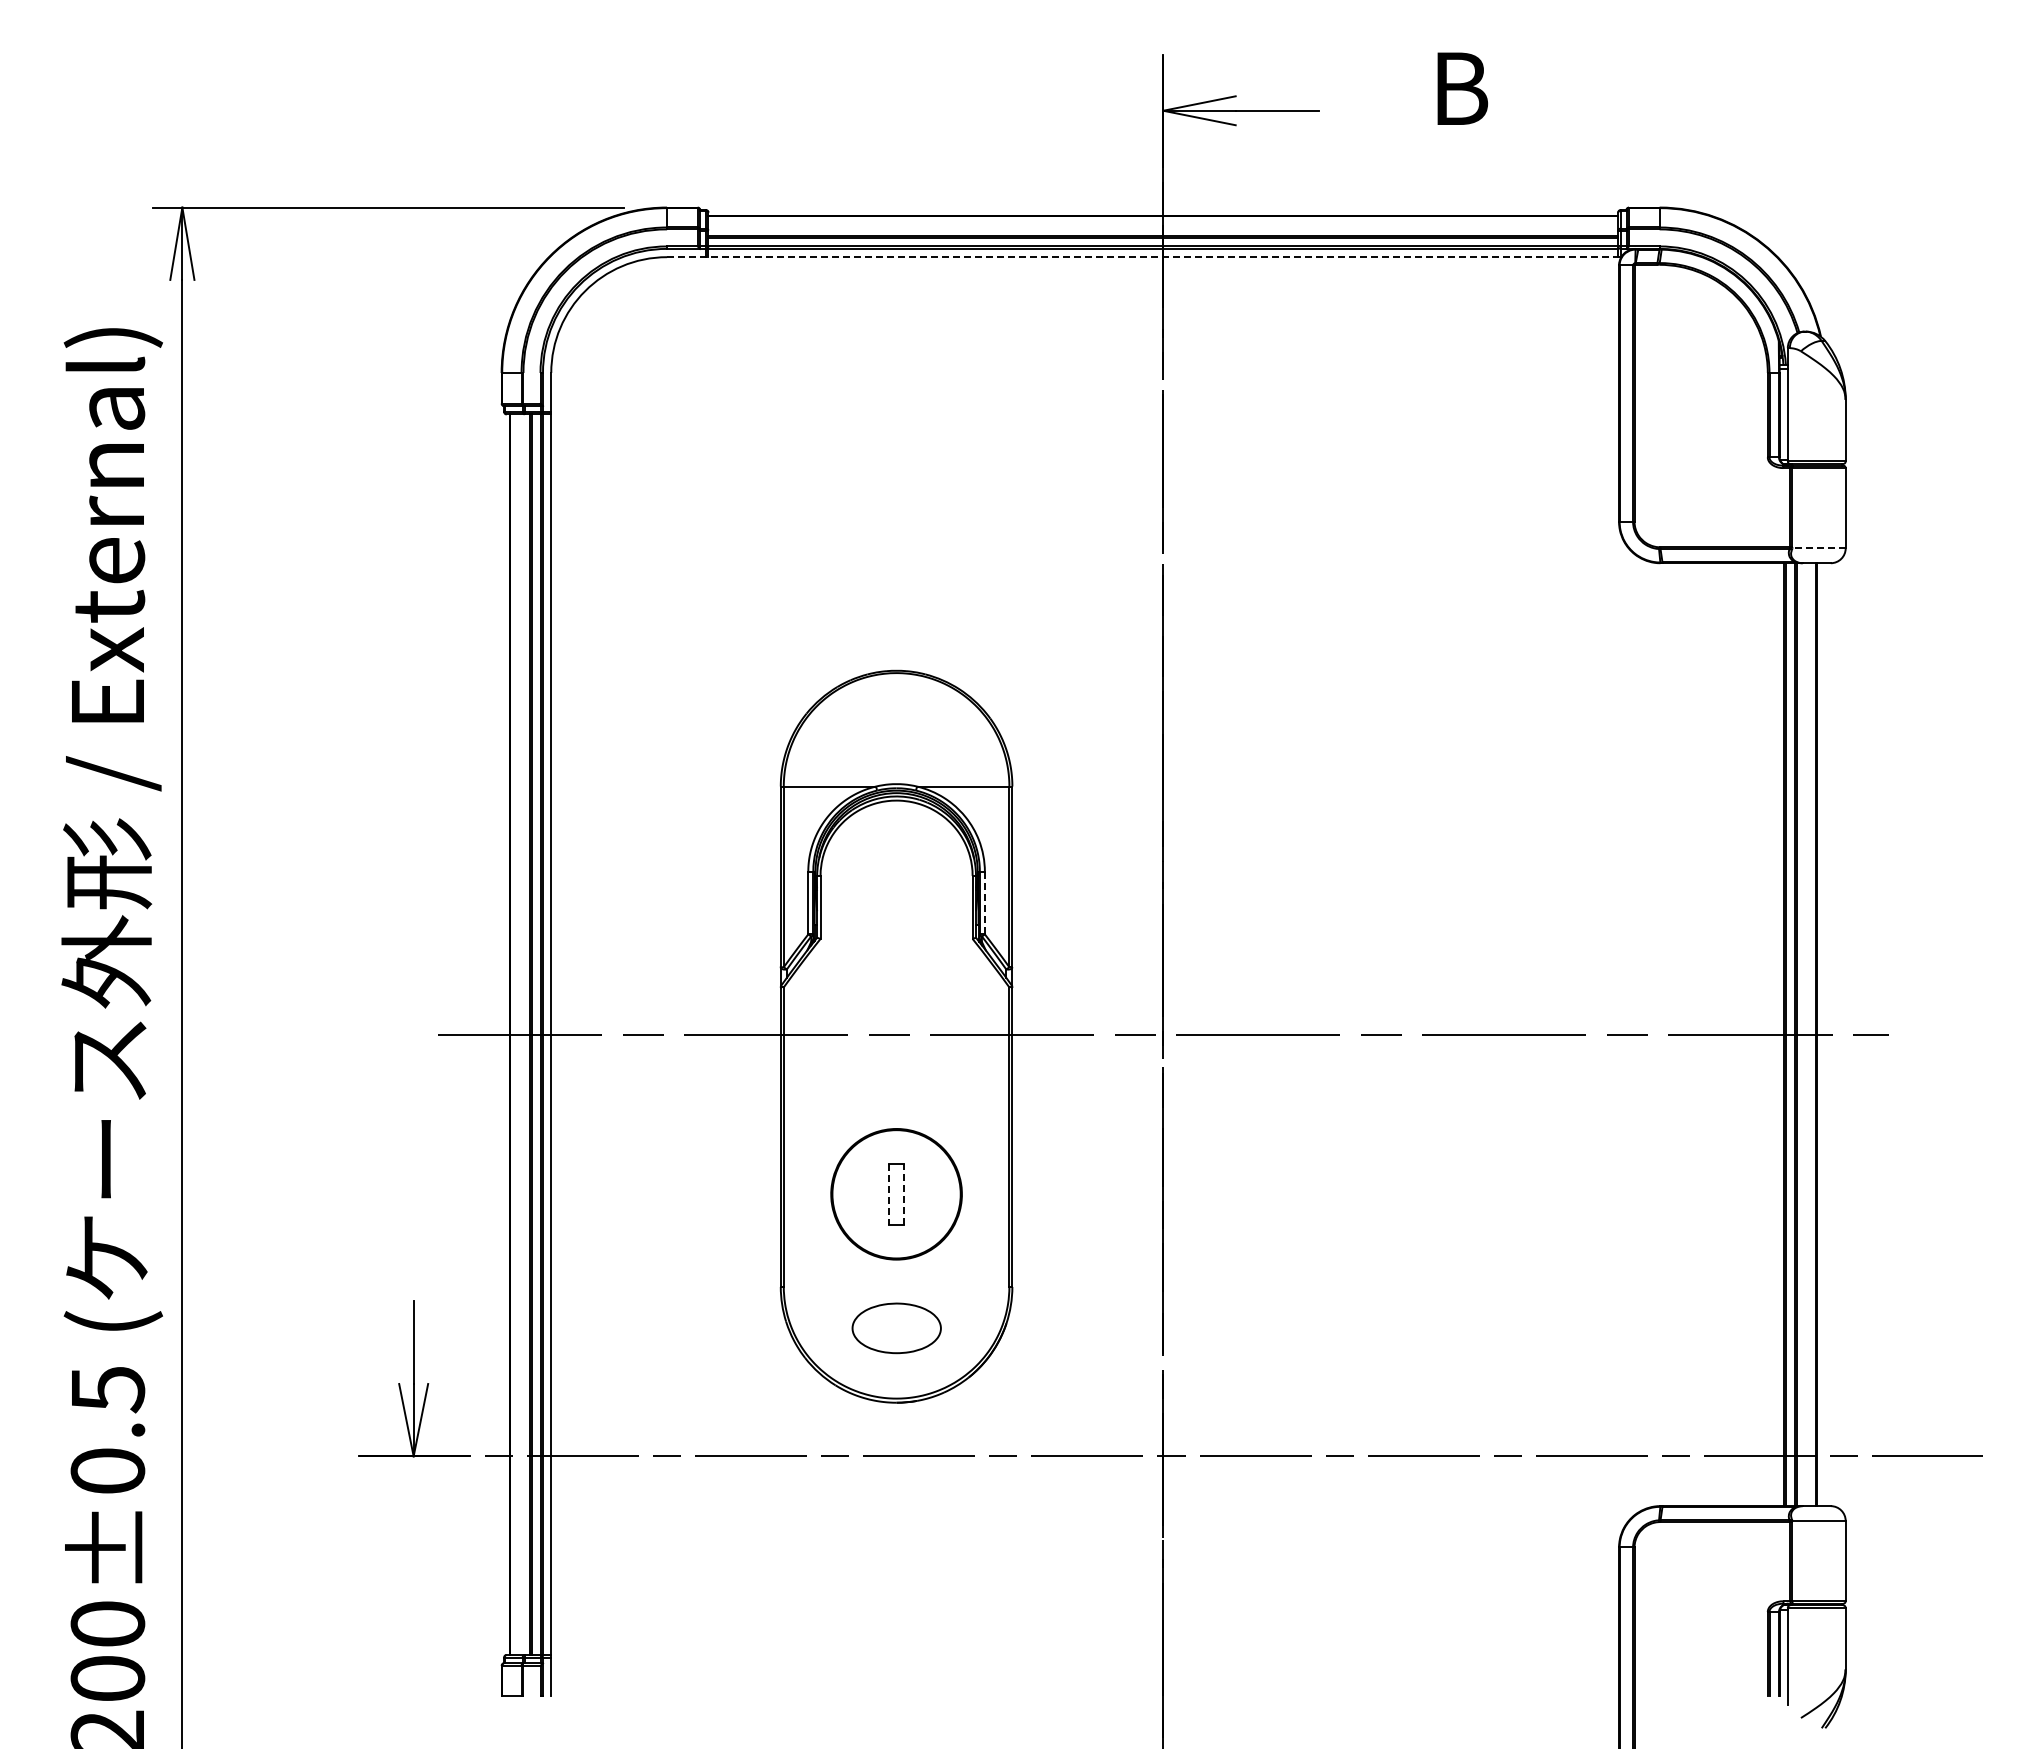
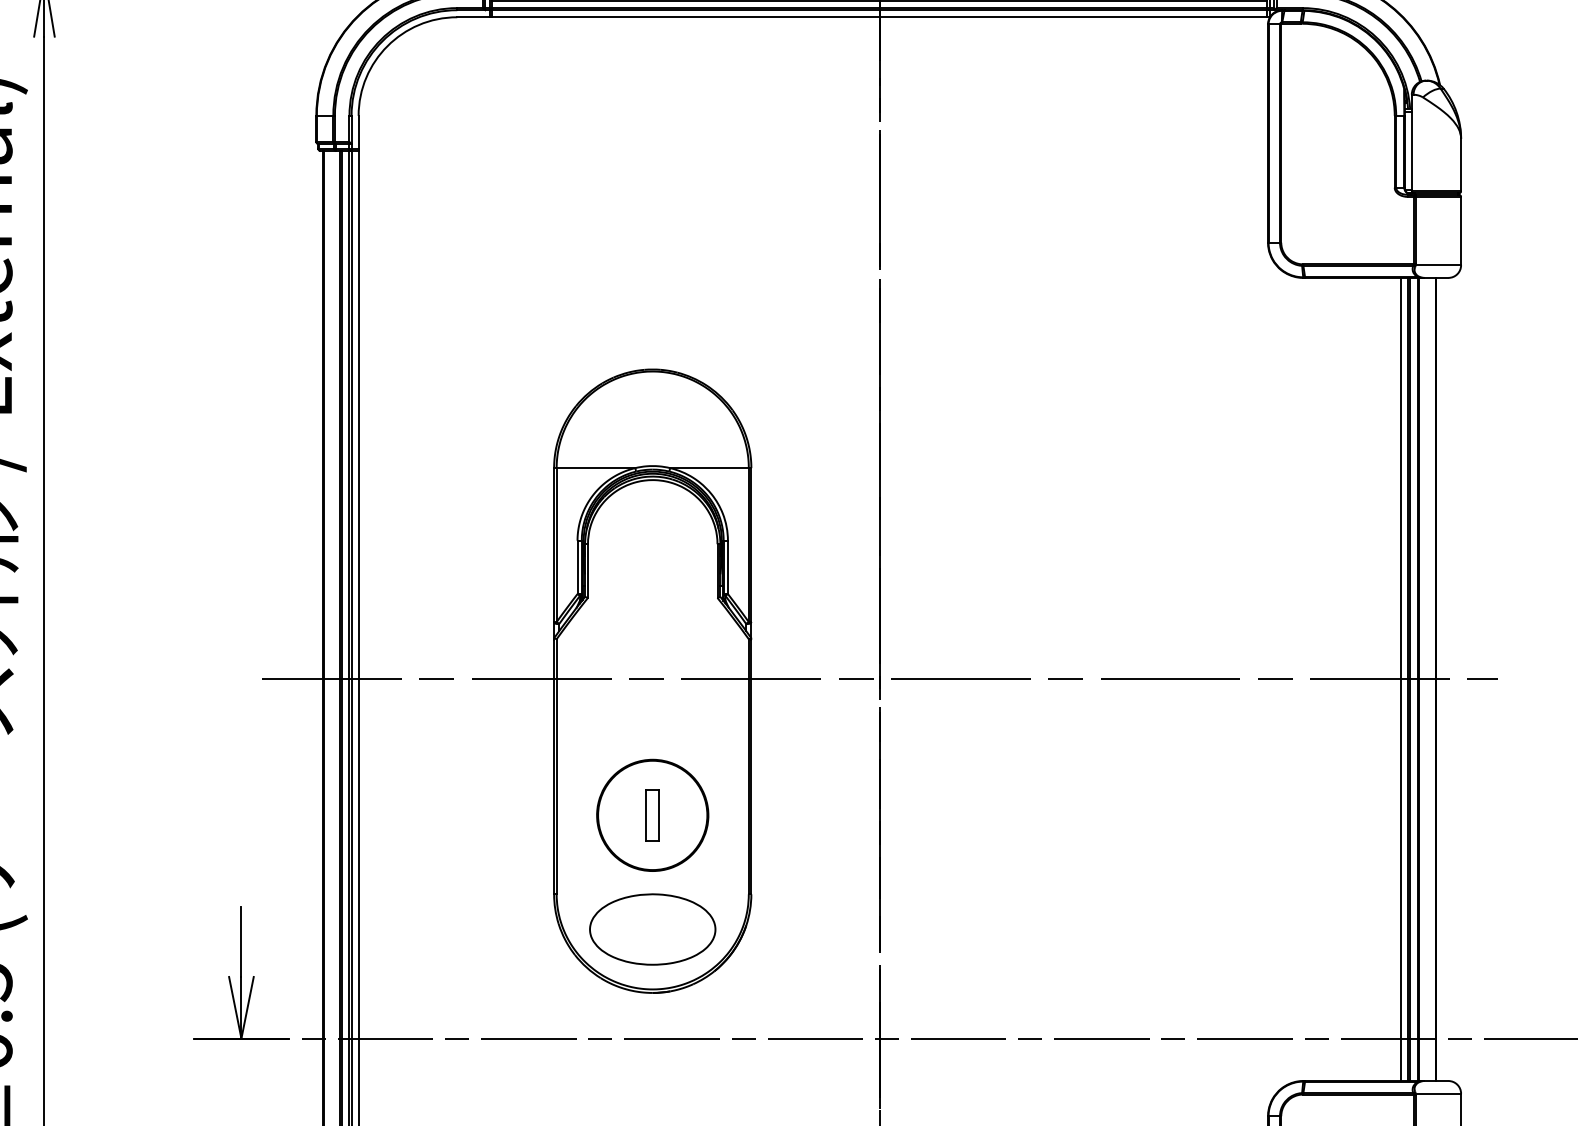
line: (1144, 257) -> (863, 17), dashed -> solid
line: (1819, 548) -> (1438, 265), dashed -> solid
line: (984, 903) -> (727, 567), dashed -> solid
line: (1775, 1034) -> (1401, 679), added
line: (904, 1193) -> (659, 814), dashed -> solid
line: (888, 1194) -> (645, 815), dashed -> solid
part: (896, 1328) -> (652, 929), size x1.67

